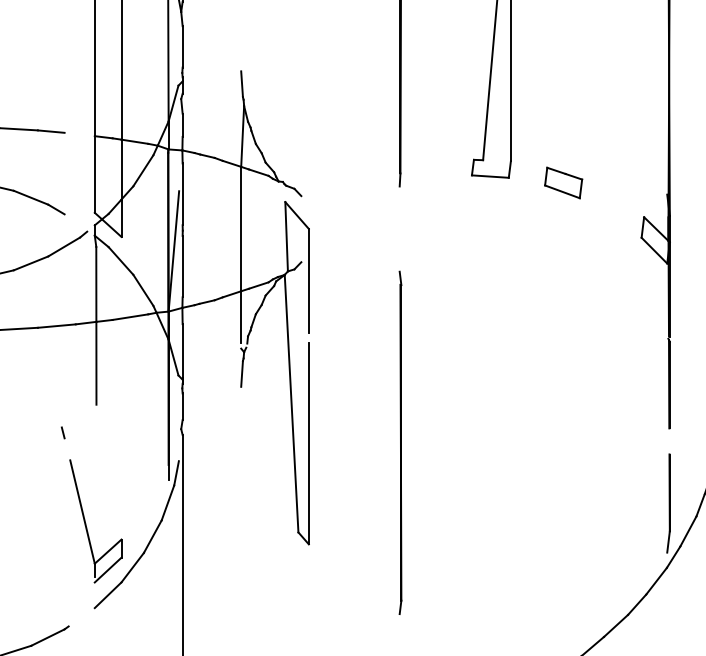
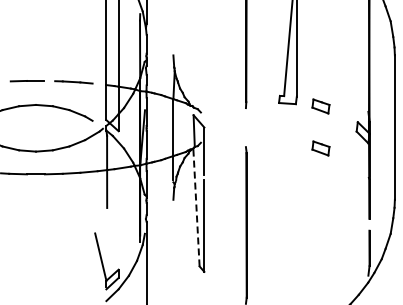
part: (562, 274) -> (320, 148), added
line: (291, 403) -> (196, 207), solid -> dashed
line: (62, 432) -> (91, 220), removed

